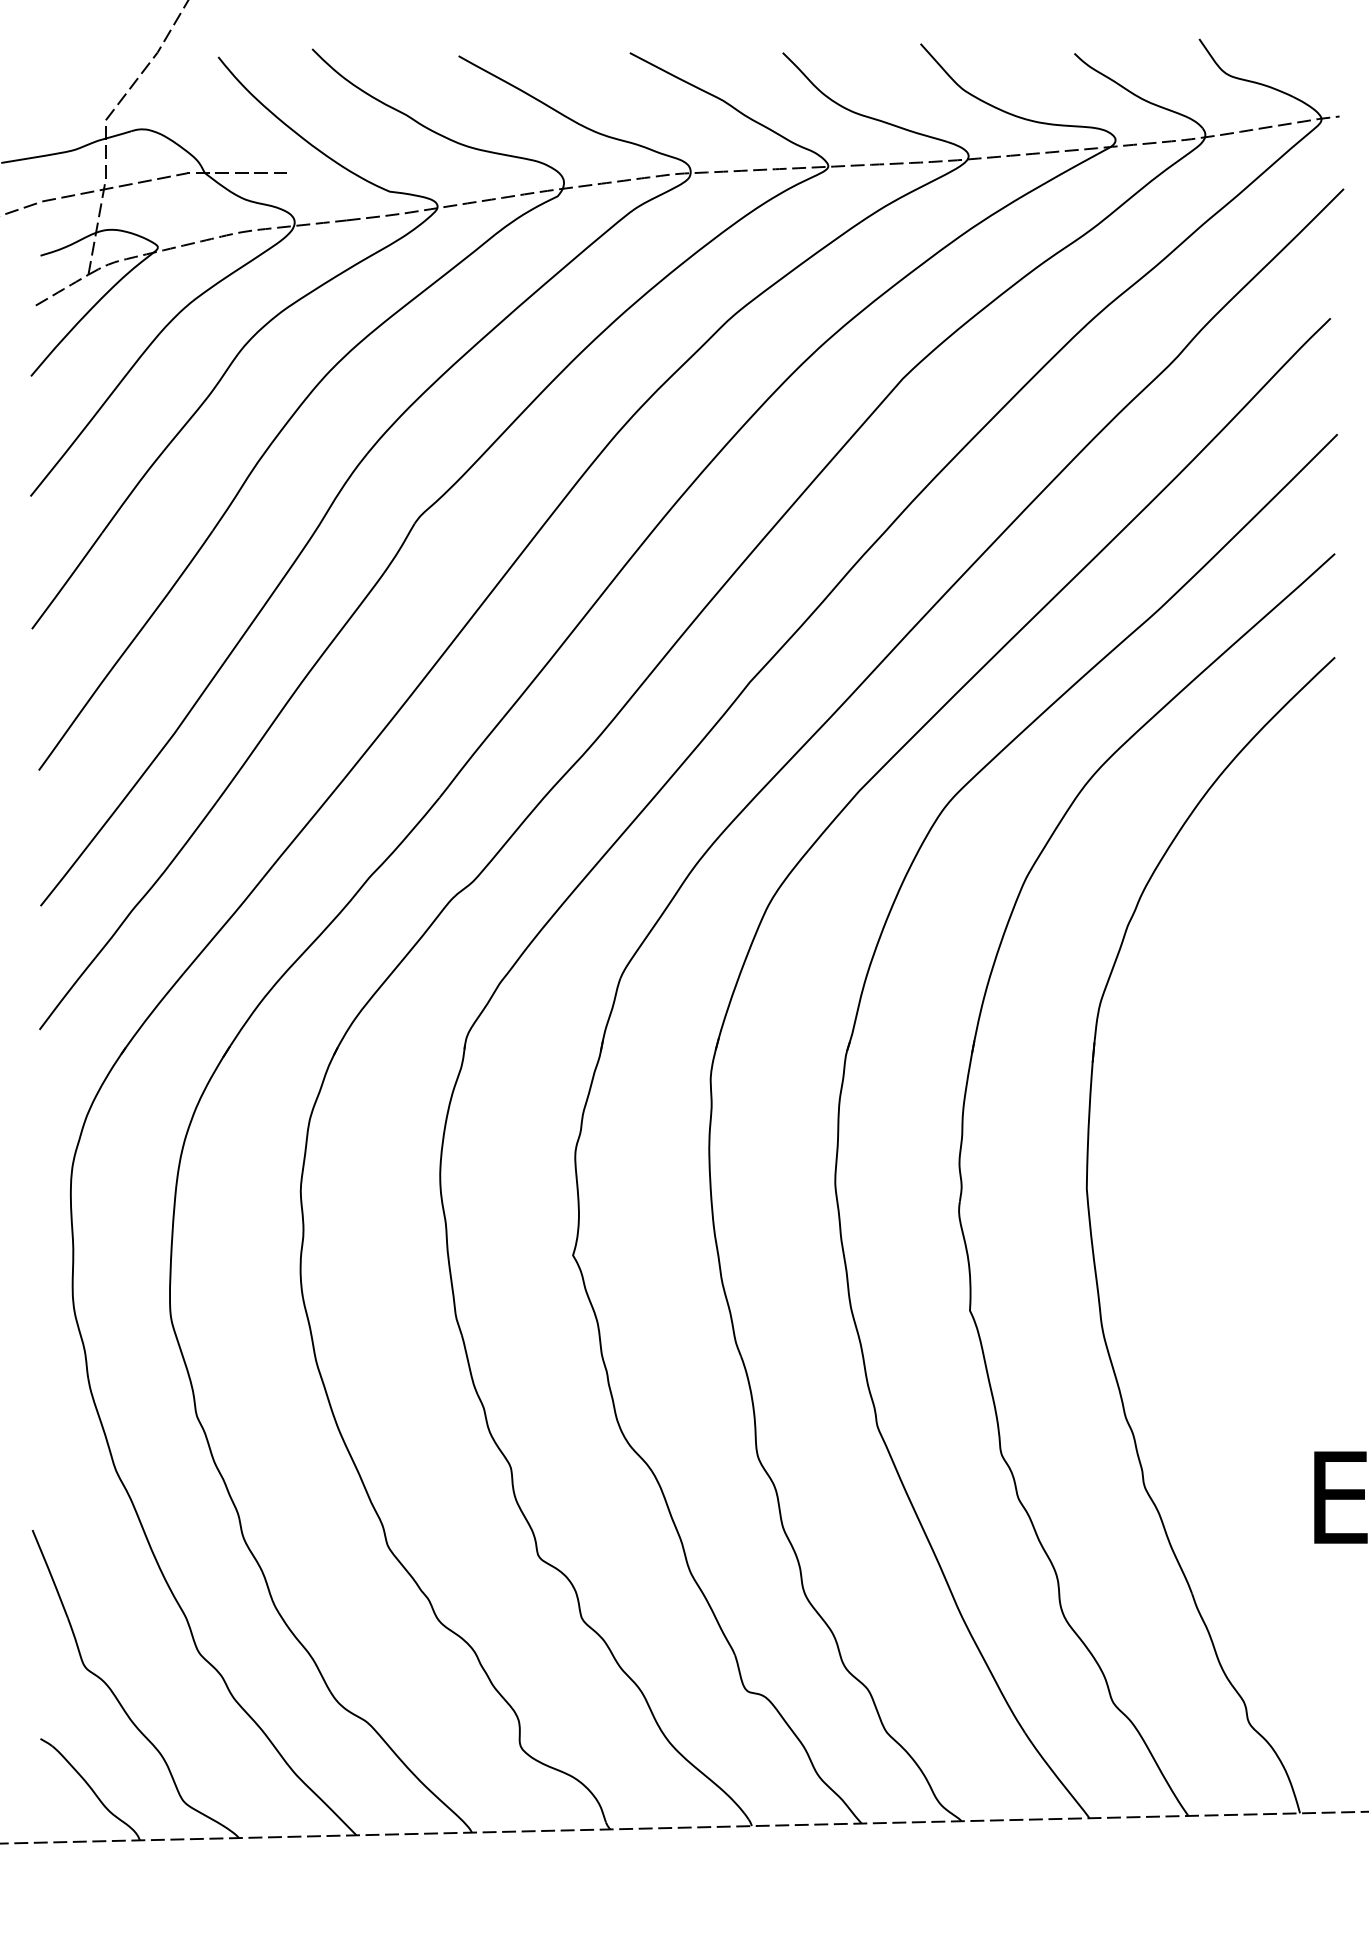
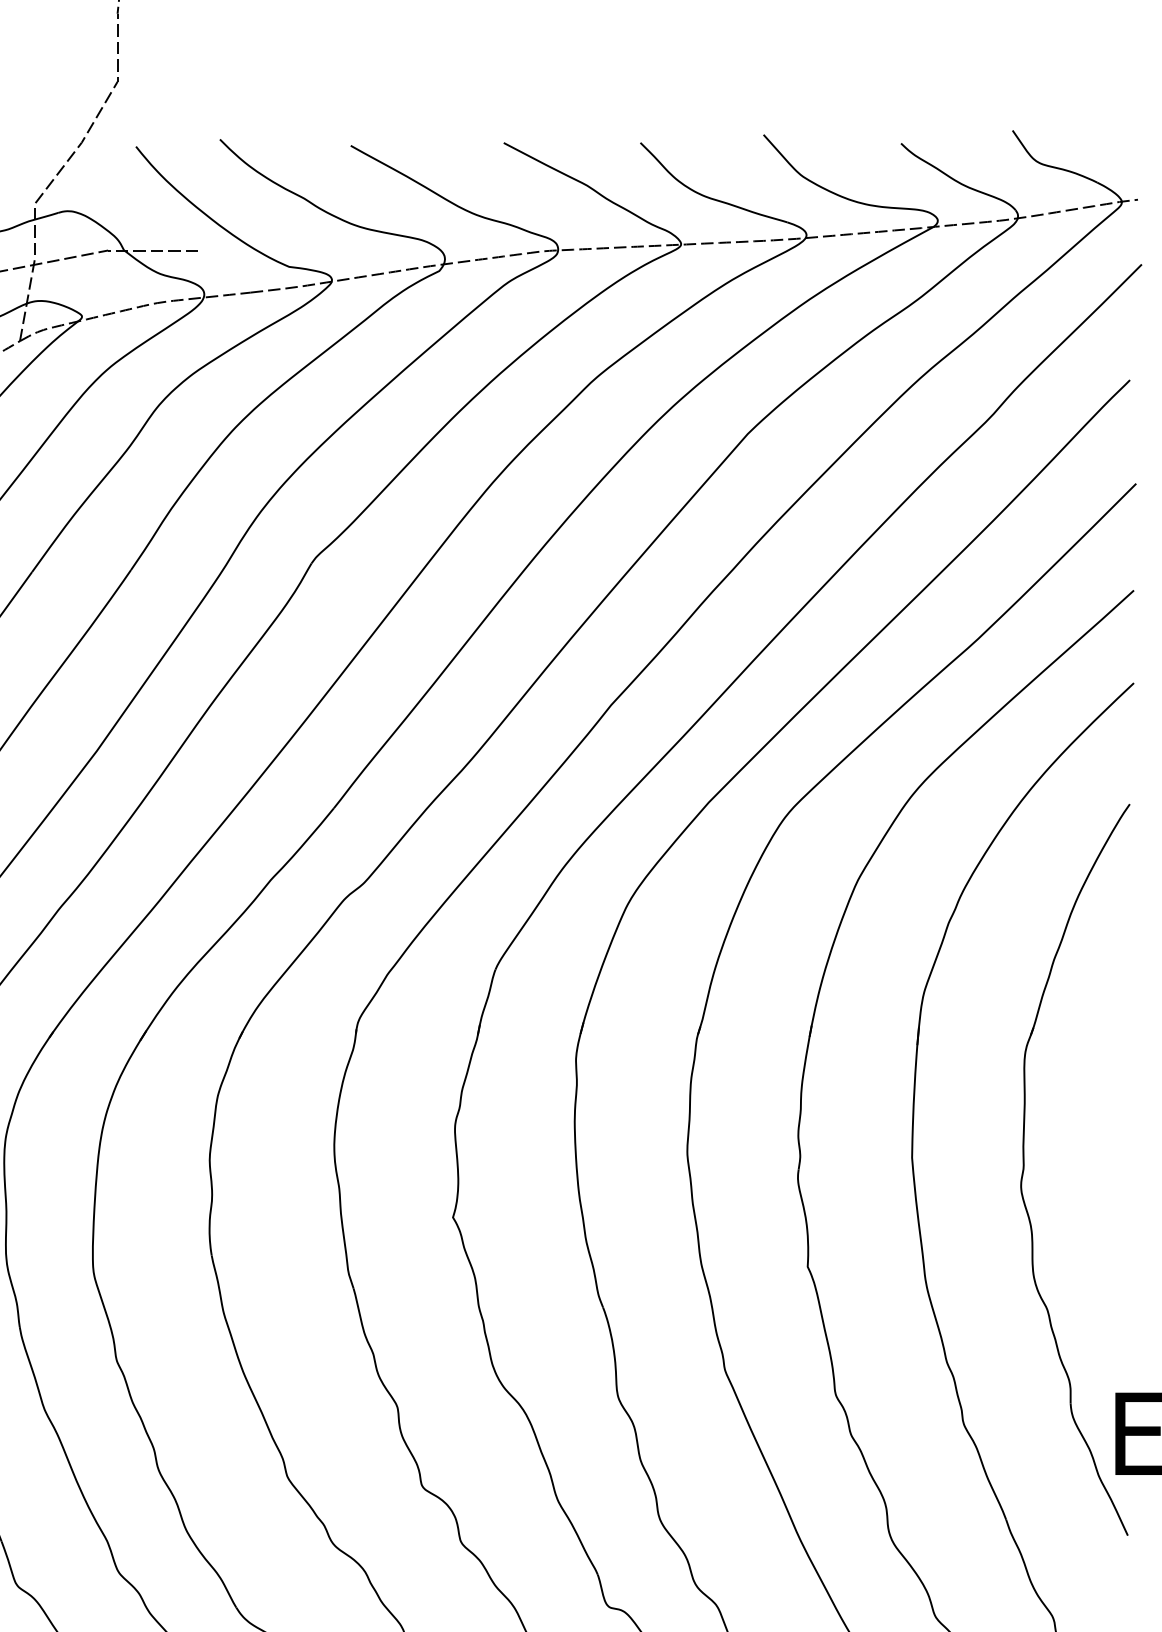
part: (1212, 1201) -> (1024, 1169), added

